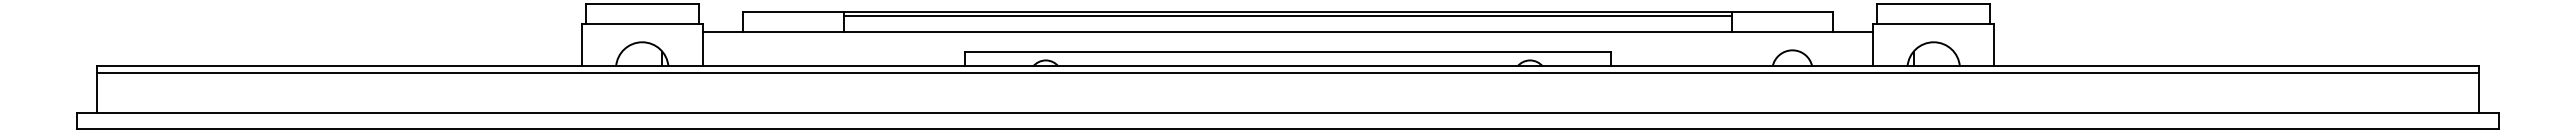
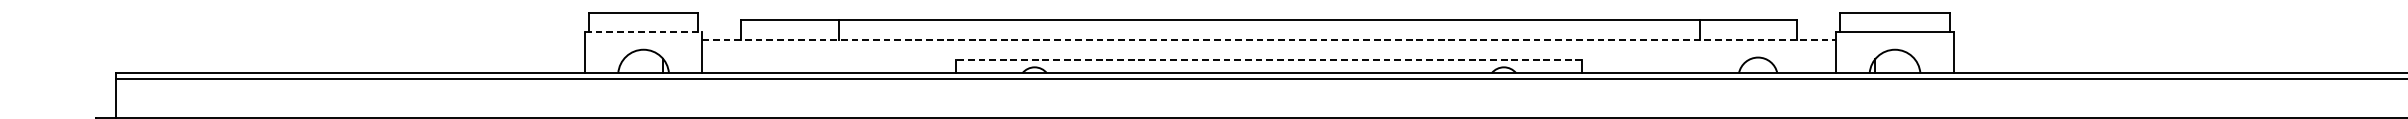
line: (1287, 16) -> (1268, 24), removed
line: (642, 24) -> (643, 32), solid -> dashed
line: (1288, 32) -> (1269, 40), solid -> dashed
line: (1287, 52) -> (1268, 59), solid -> dashed

